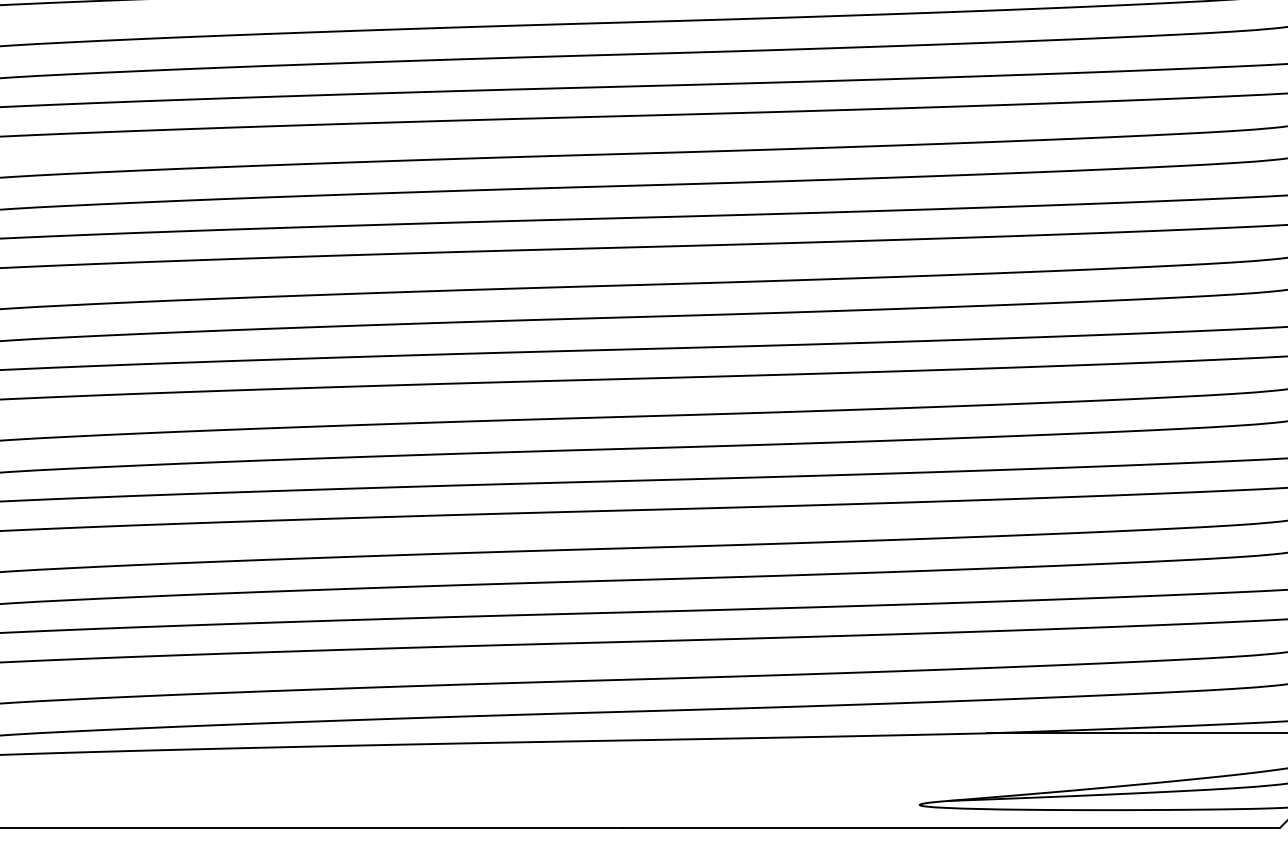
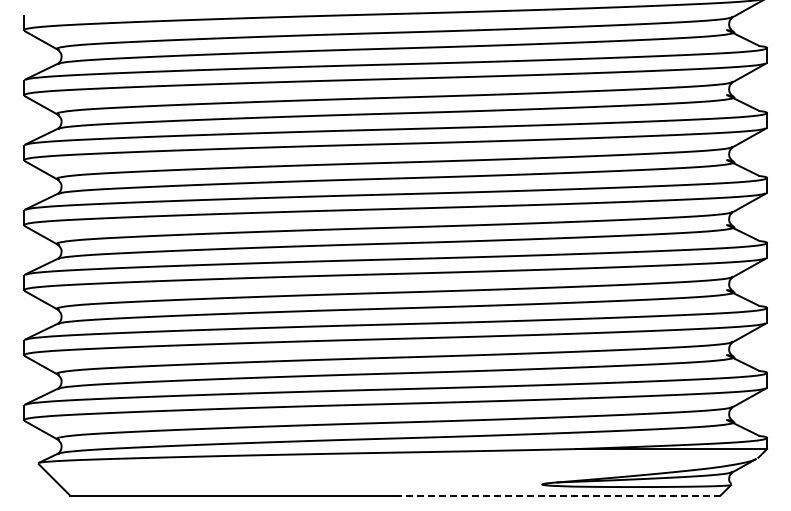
line: (950, 827) -> (557, 495), solid -> dashed

